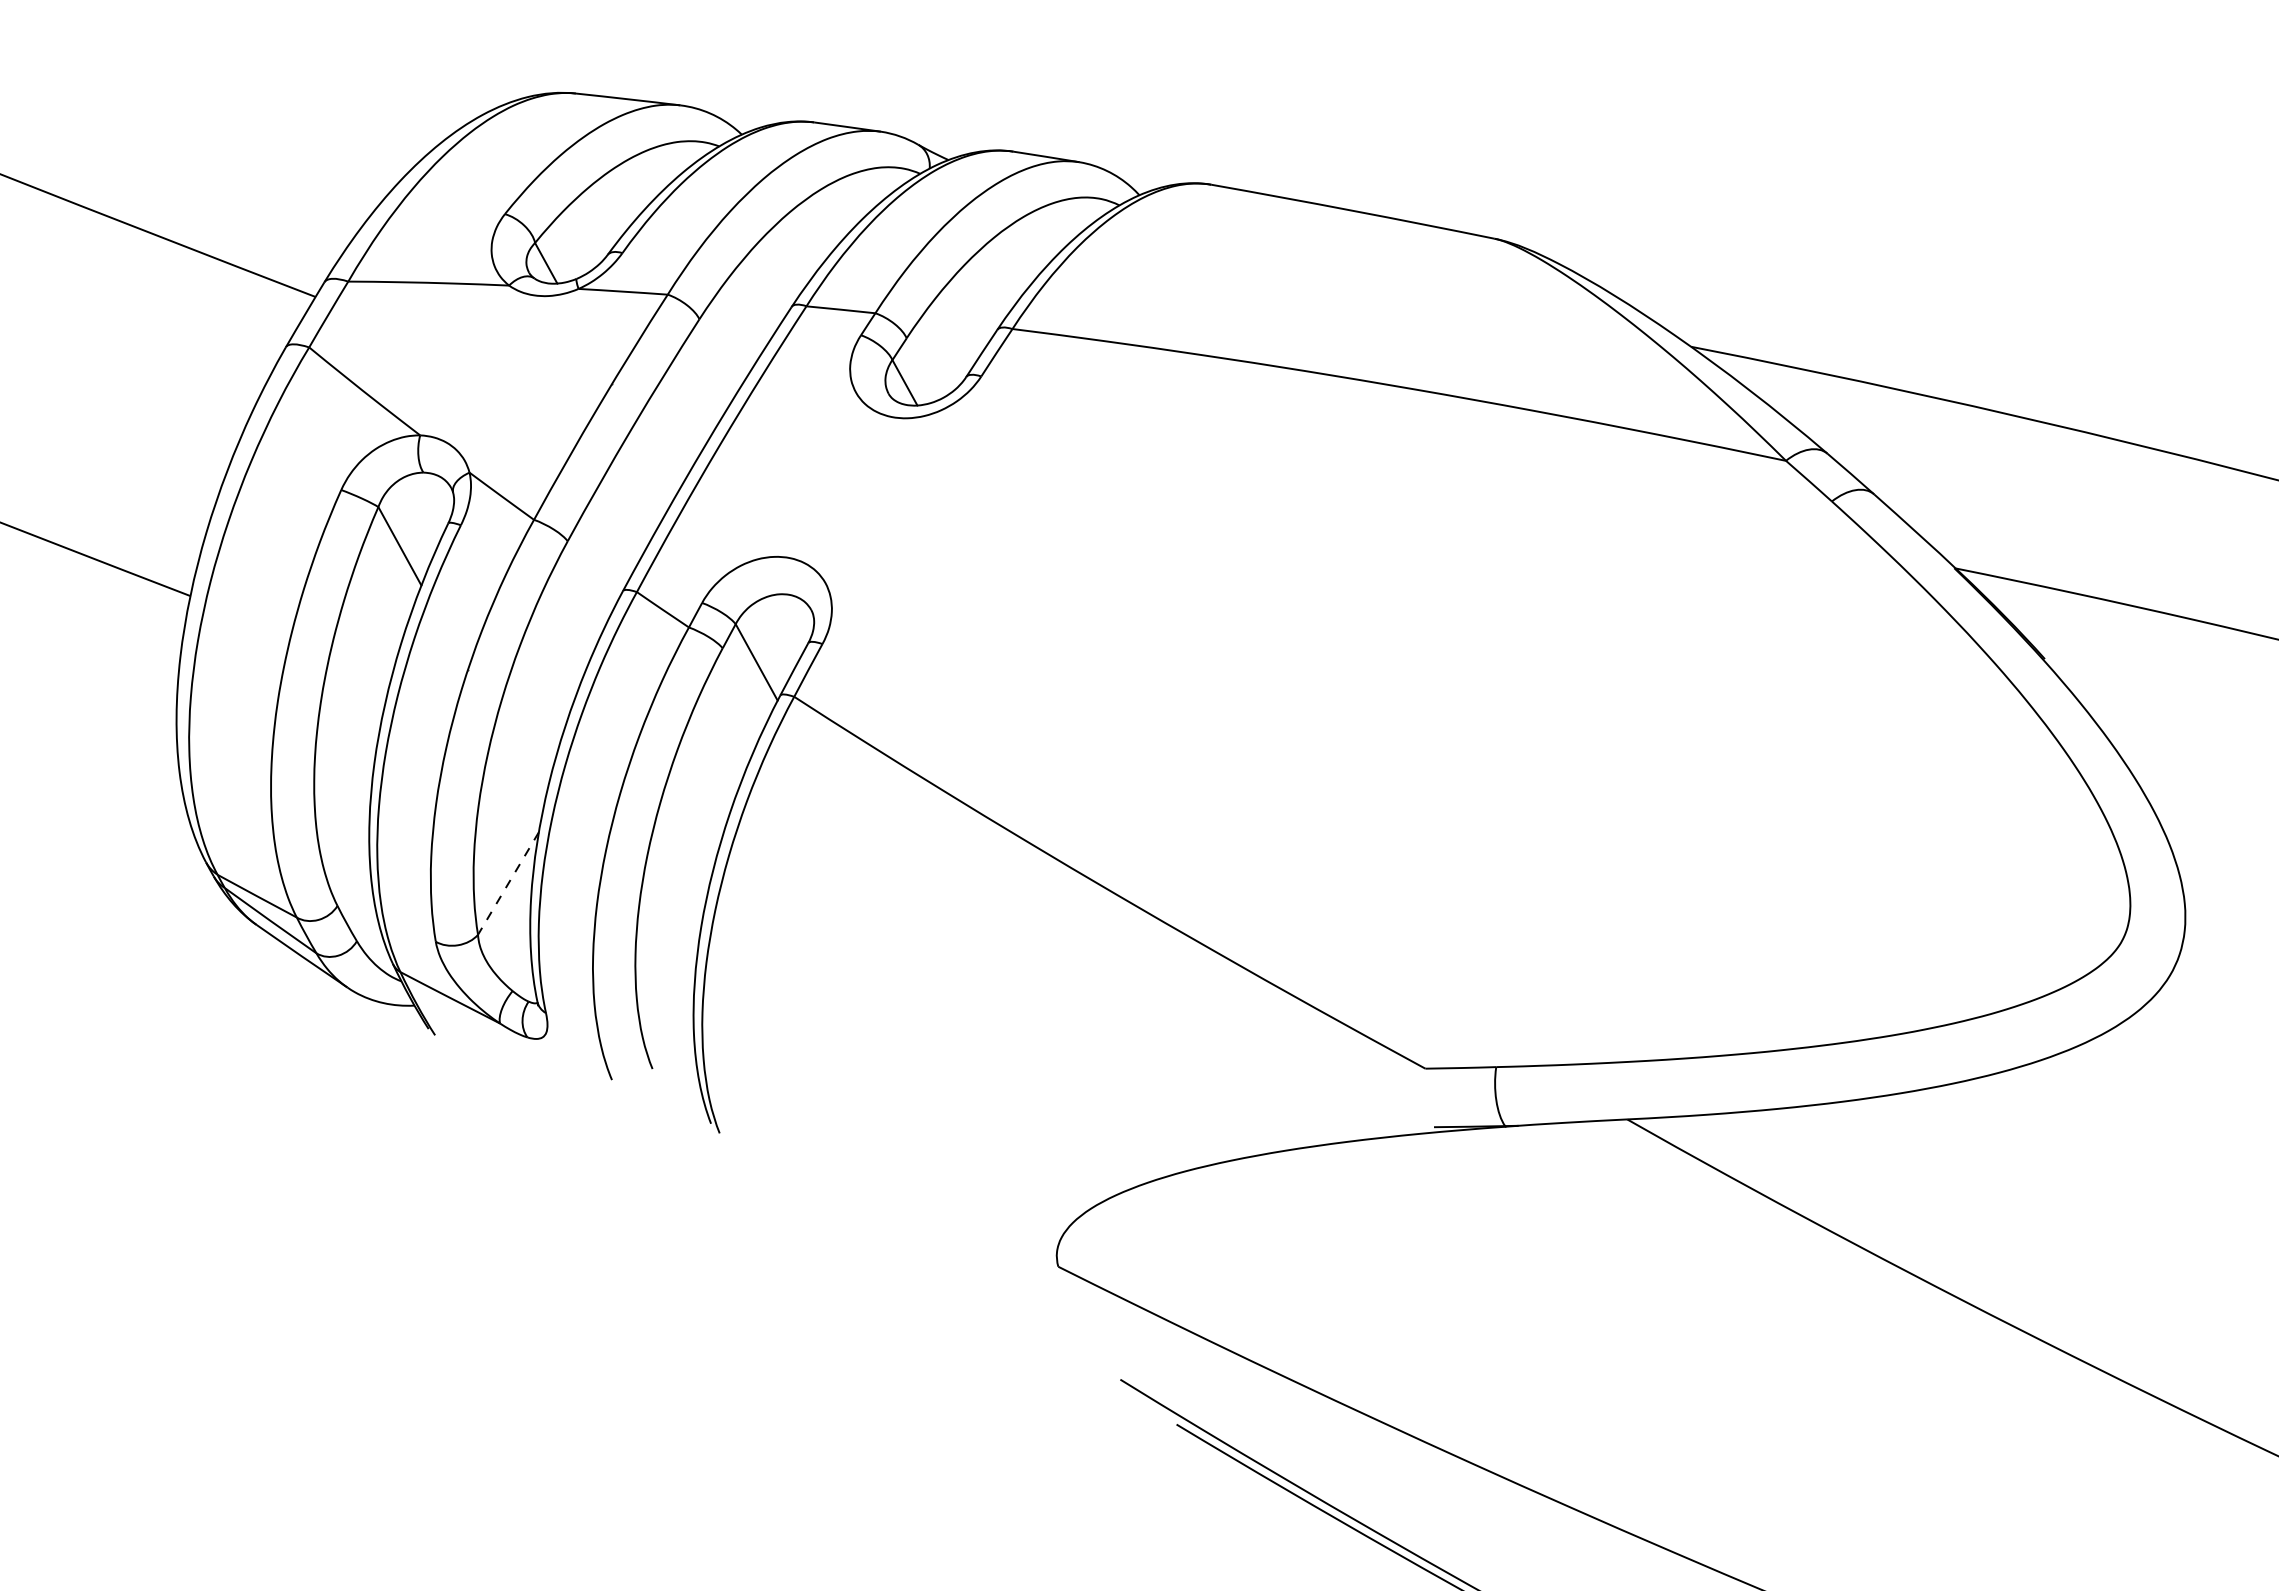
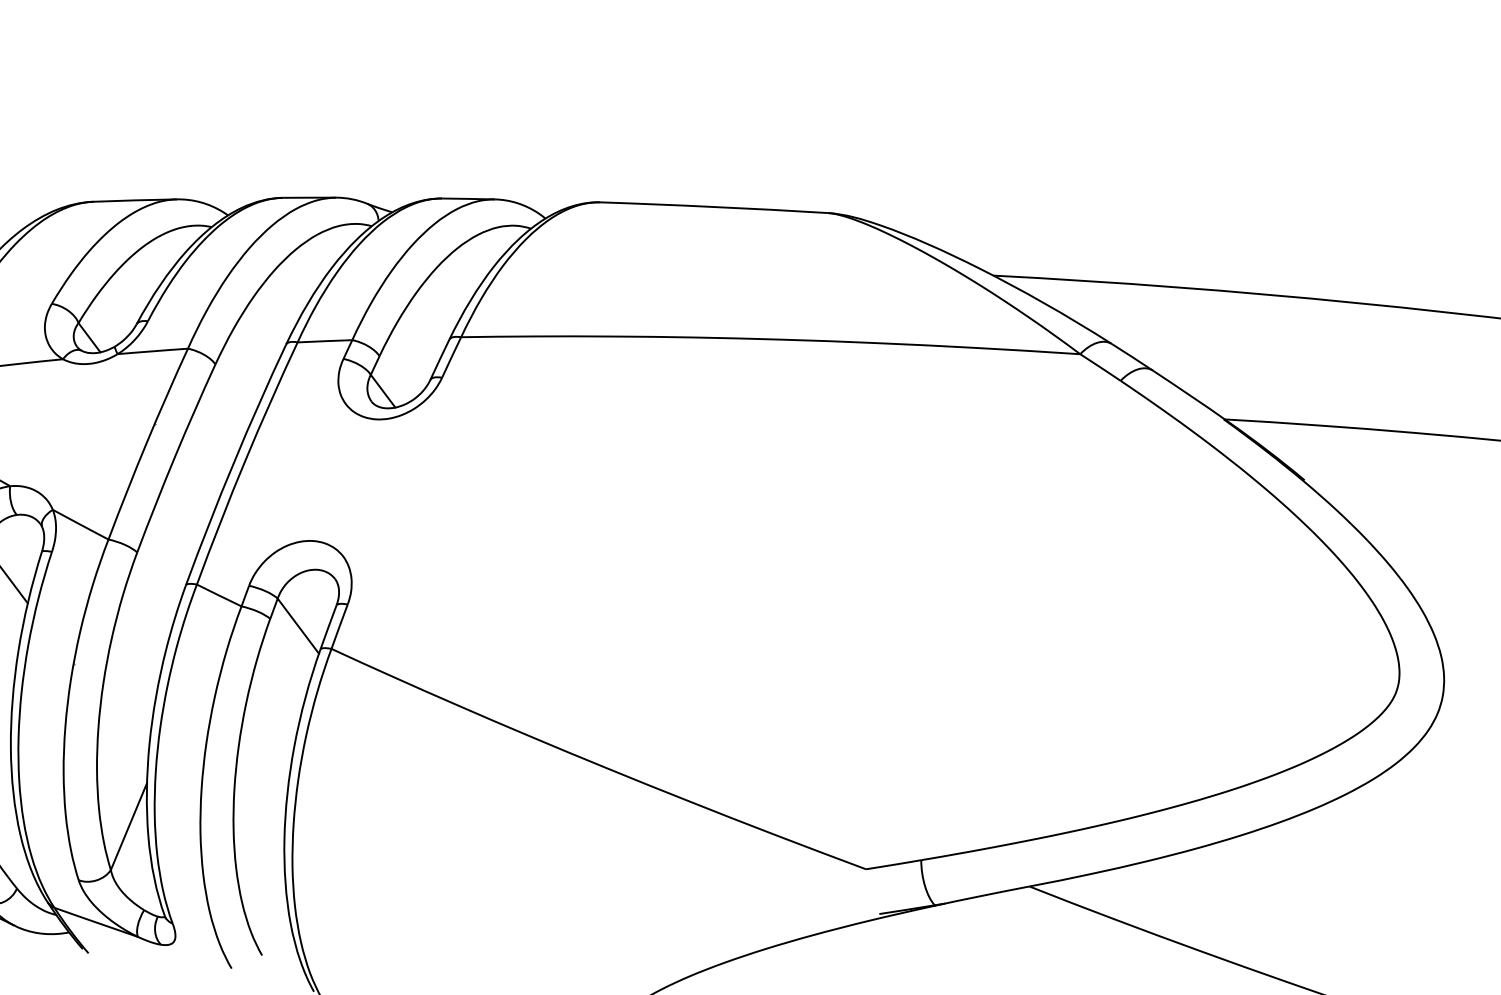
line: (508, 883) -> (129, 826), dashed -> solid

